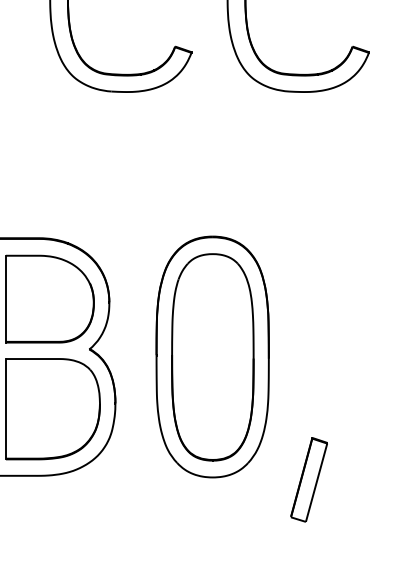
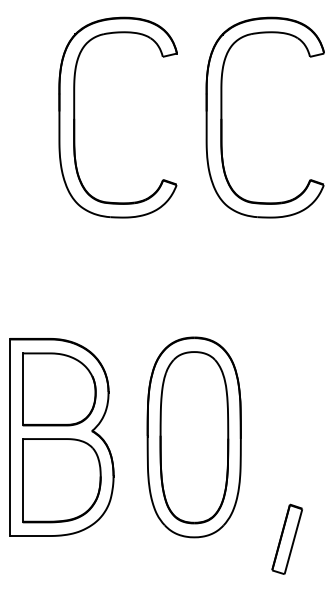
part: (308, 478) -> (286, 538), moved

